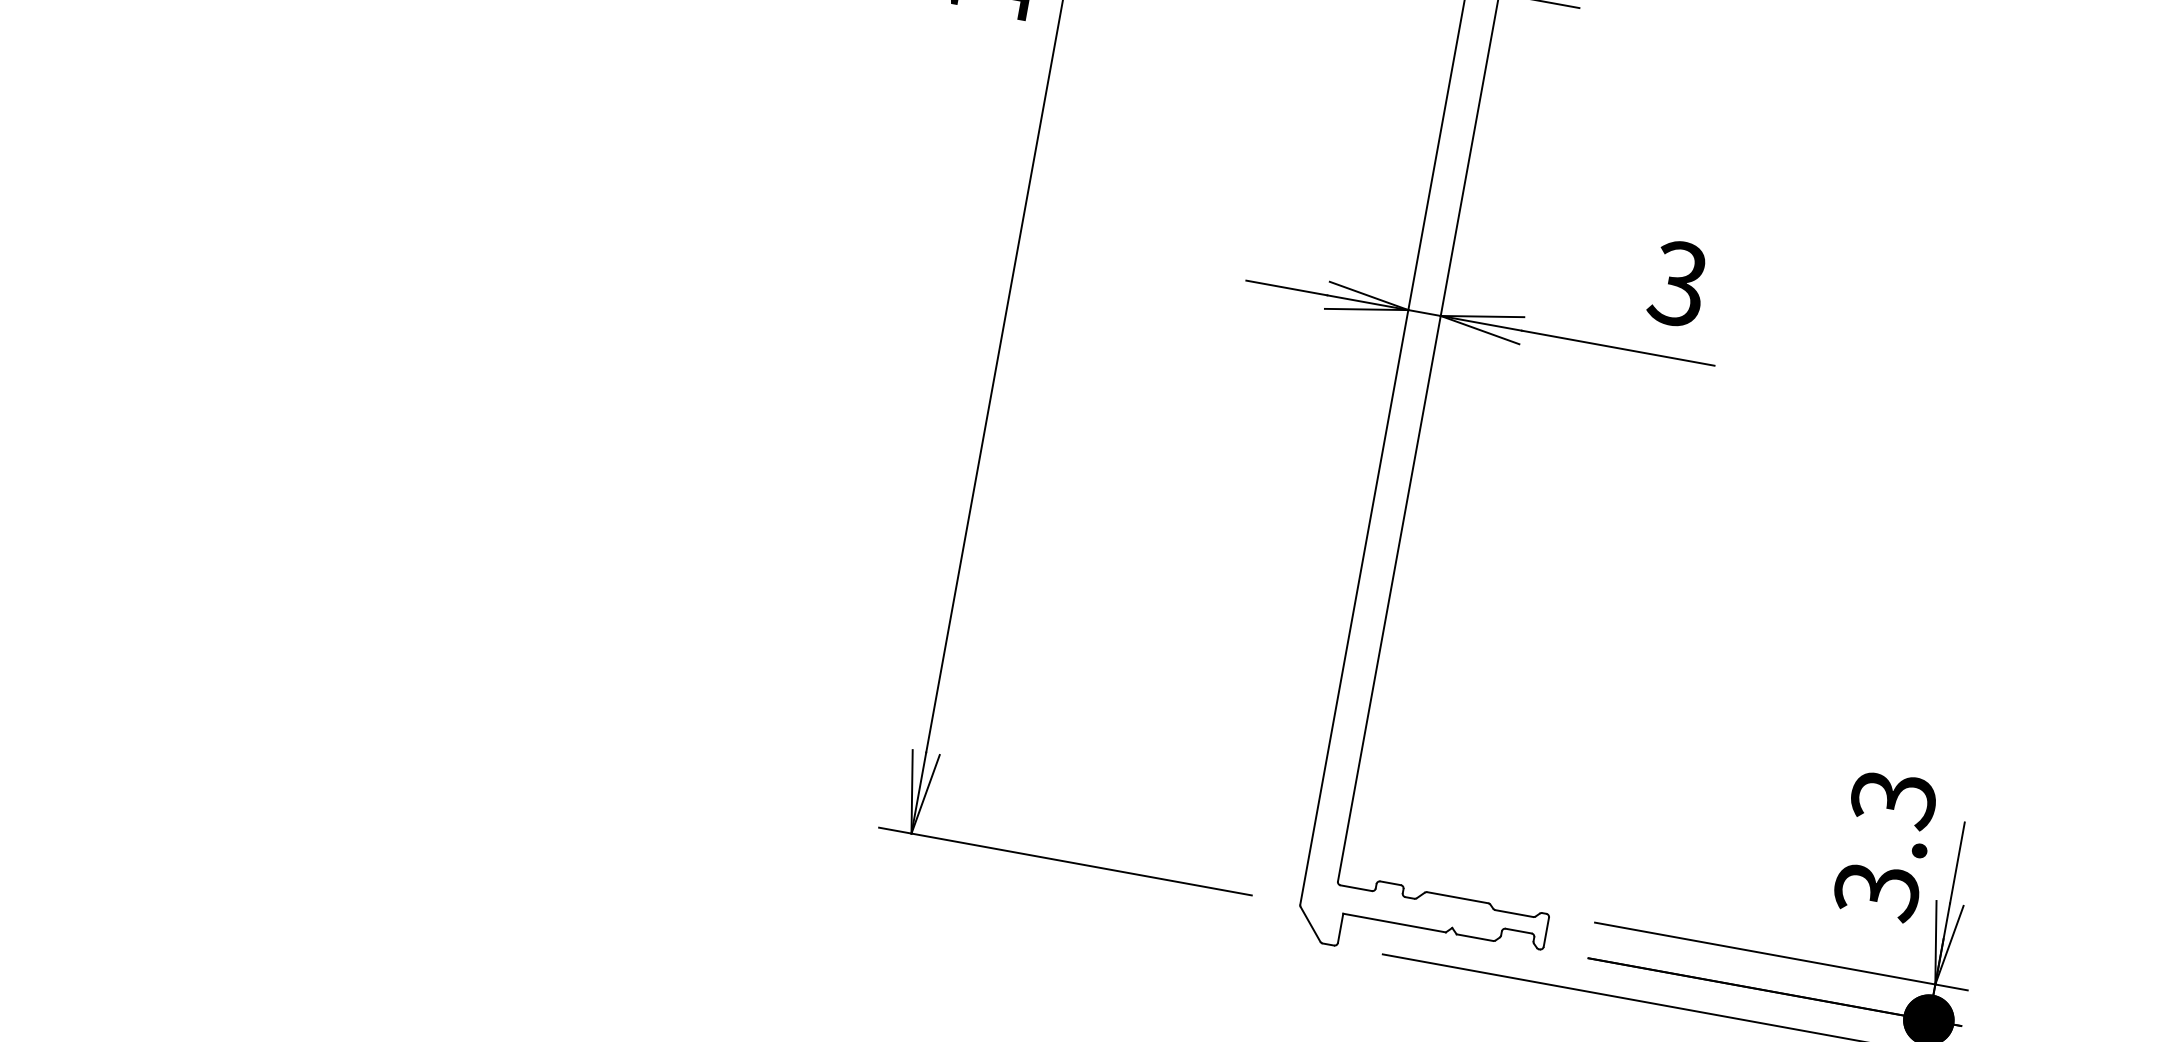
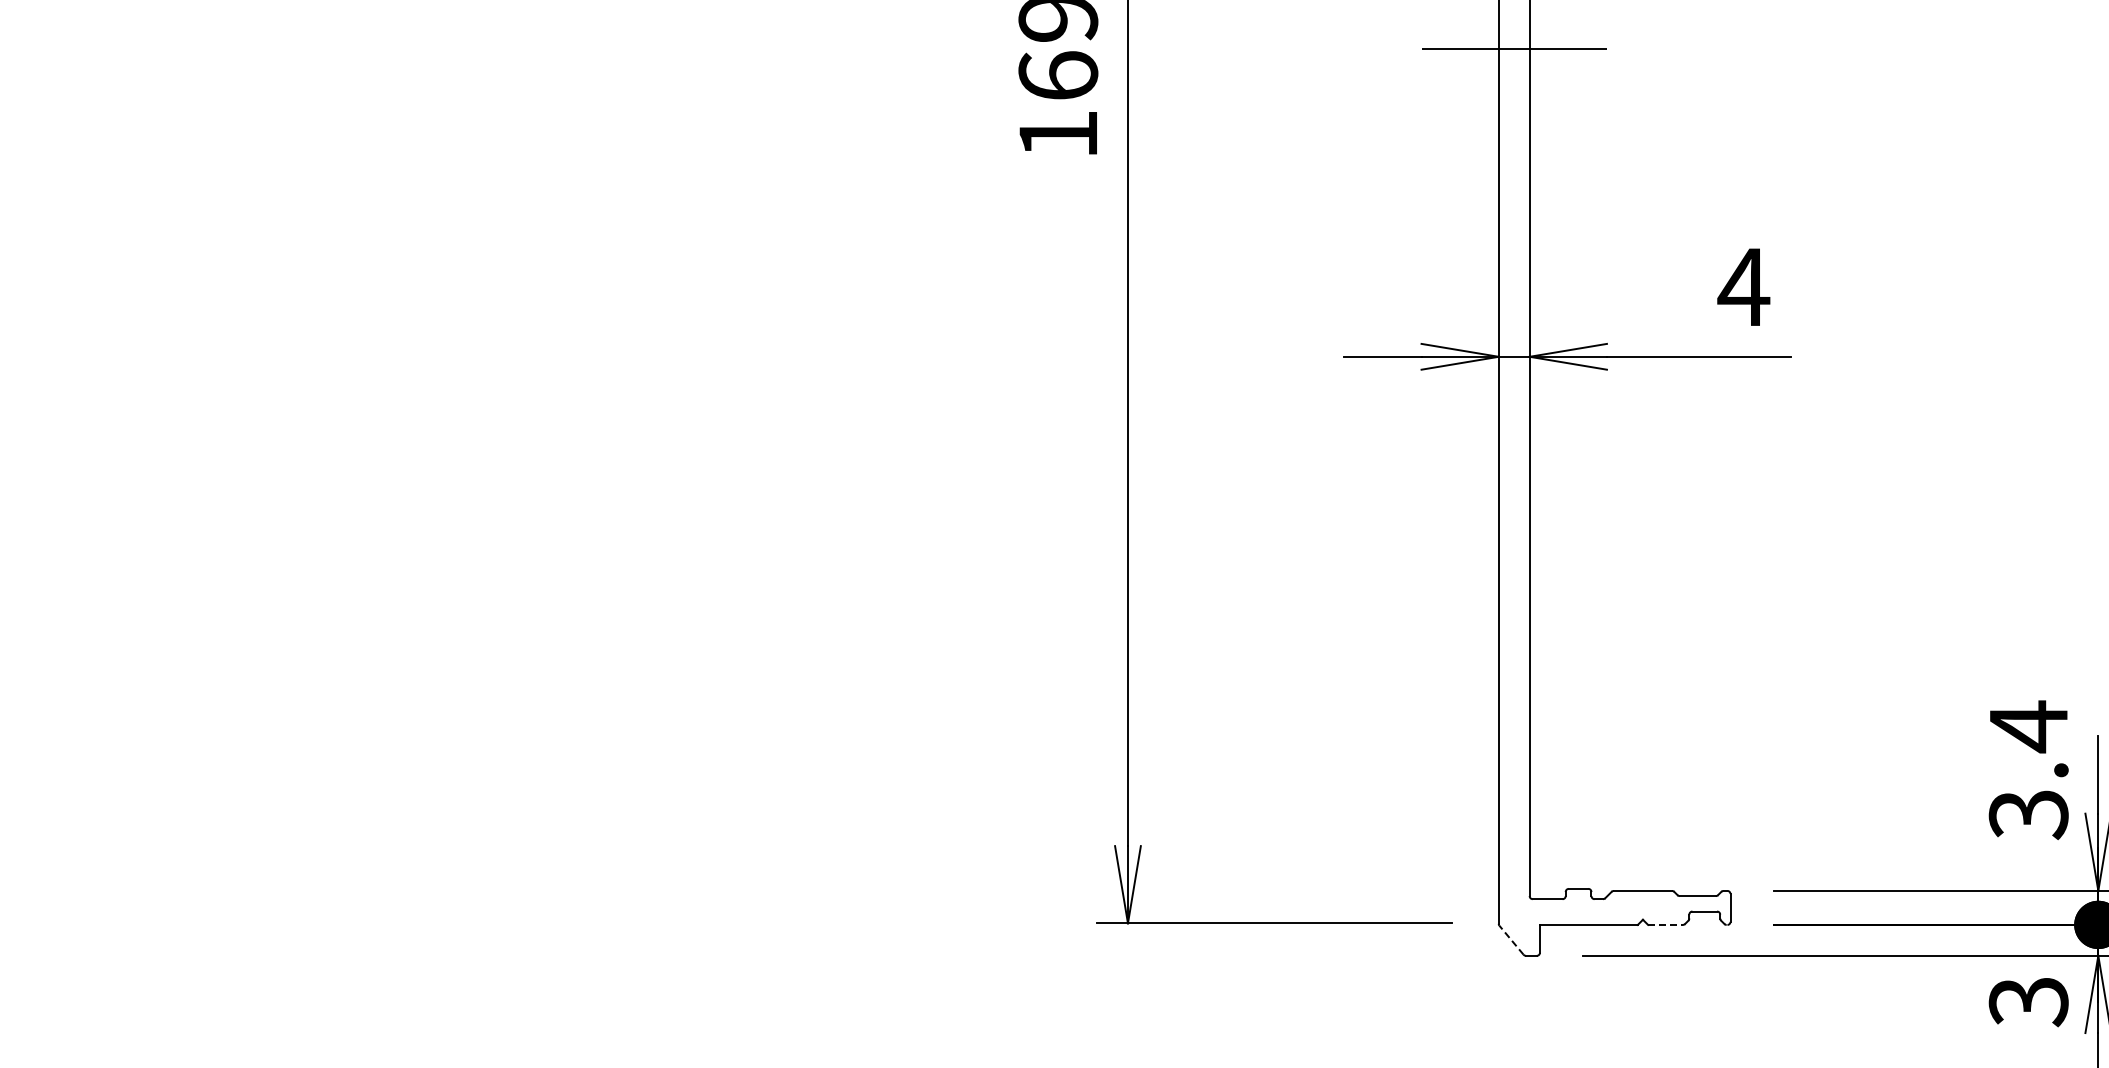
text: (1678, 284) -> (1743, 287), 3 -> 4
text: (1893, 798) -> (2028, 726), 3.3 -> 3.4
line: (1310, 924) -> (1511, 940), solid -> dashed
line: (1476, 937) -> (1666, 924), solid -> dashed

